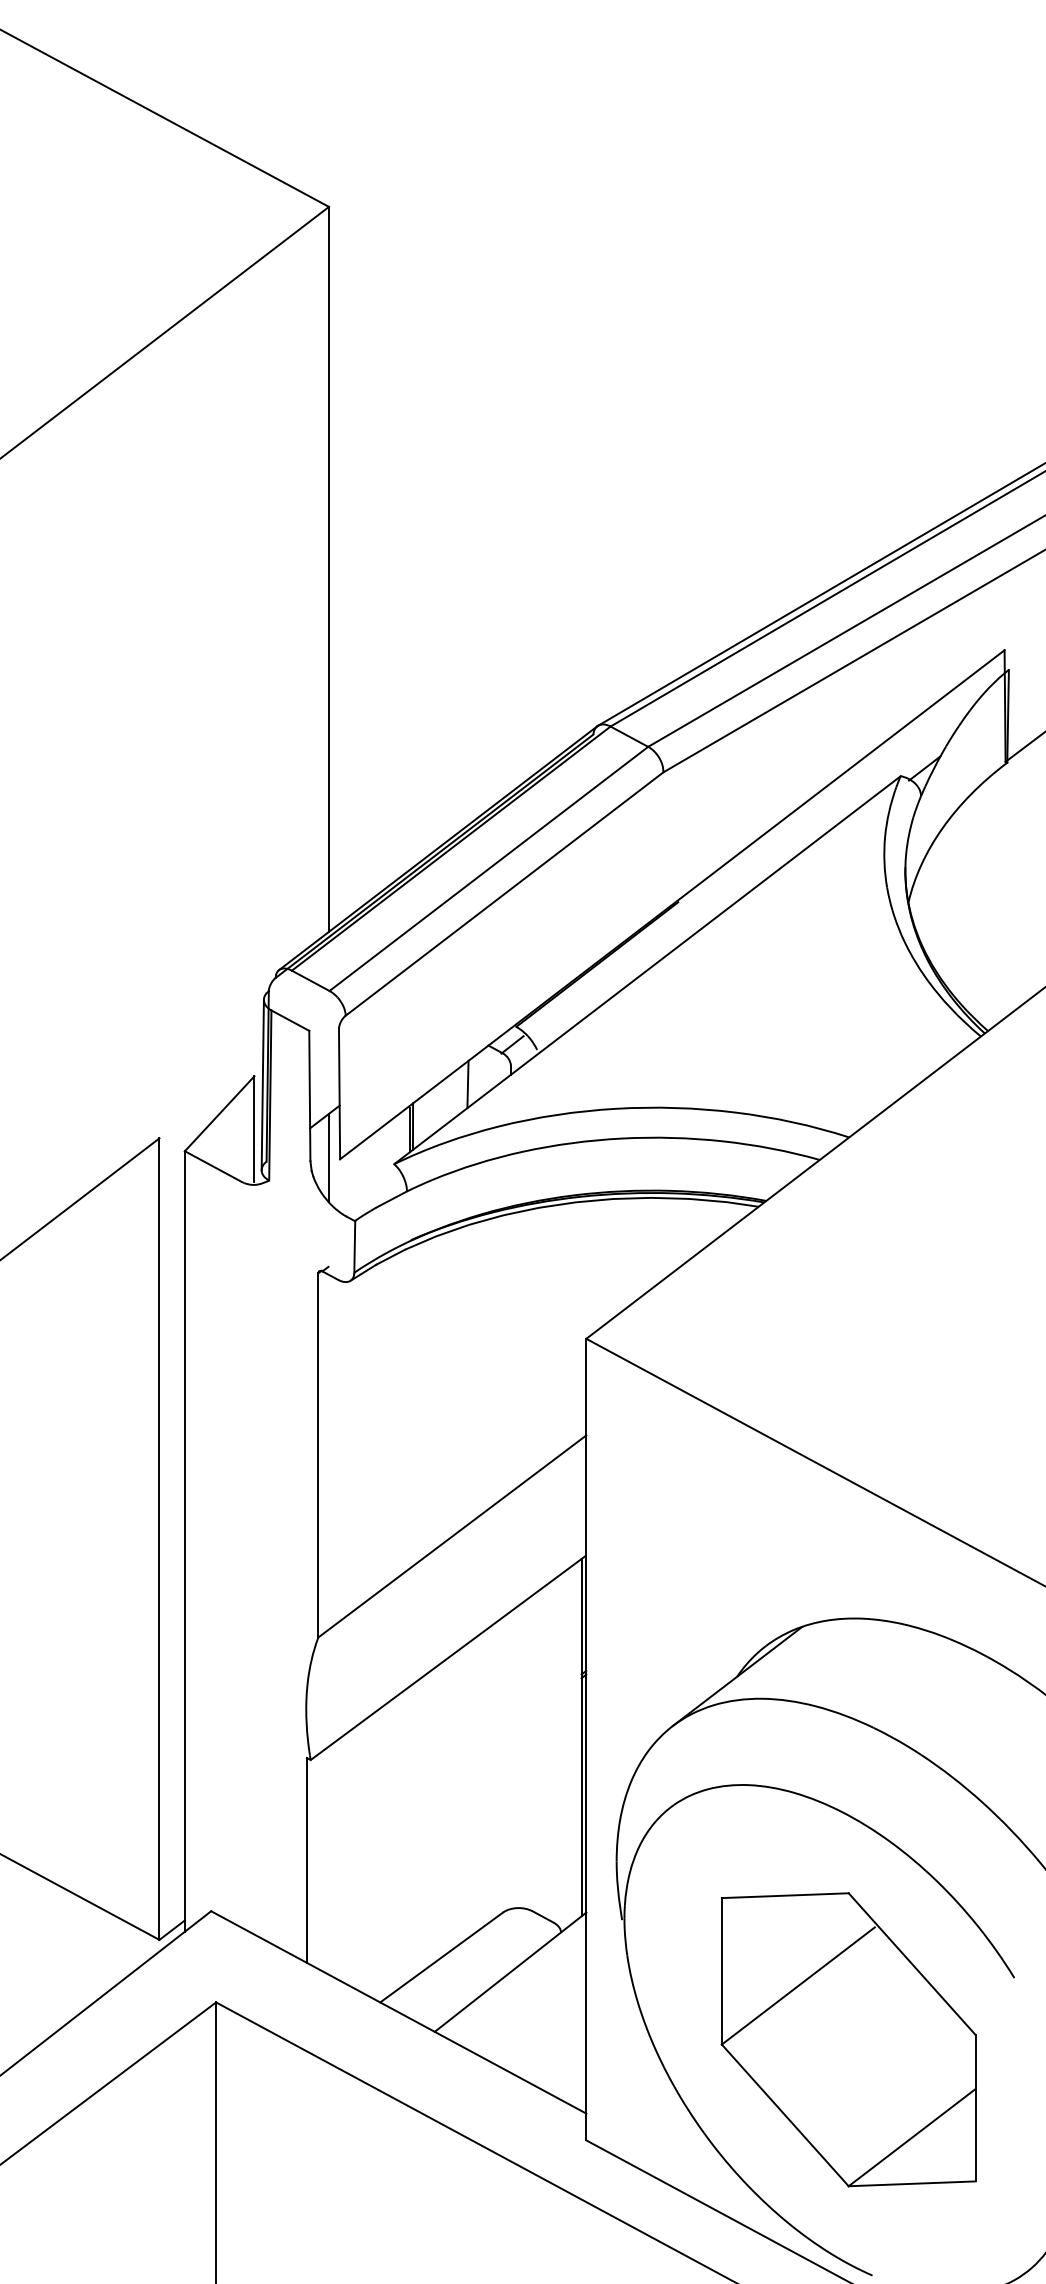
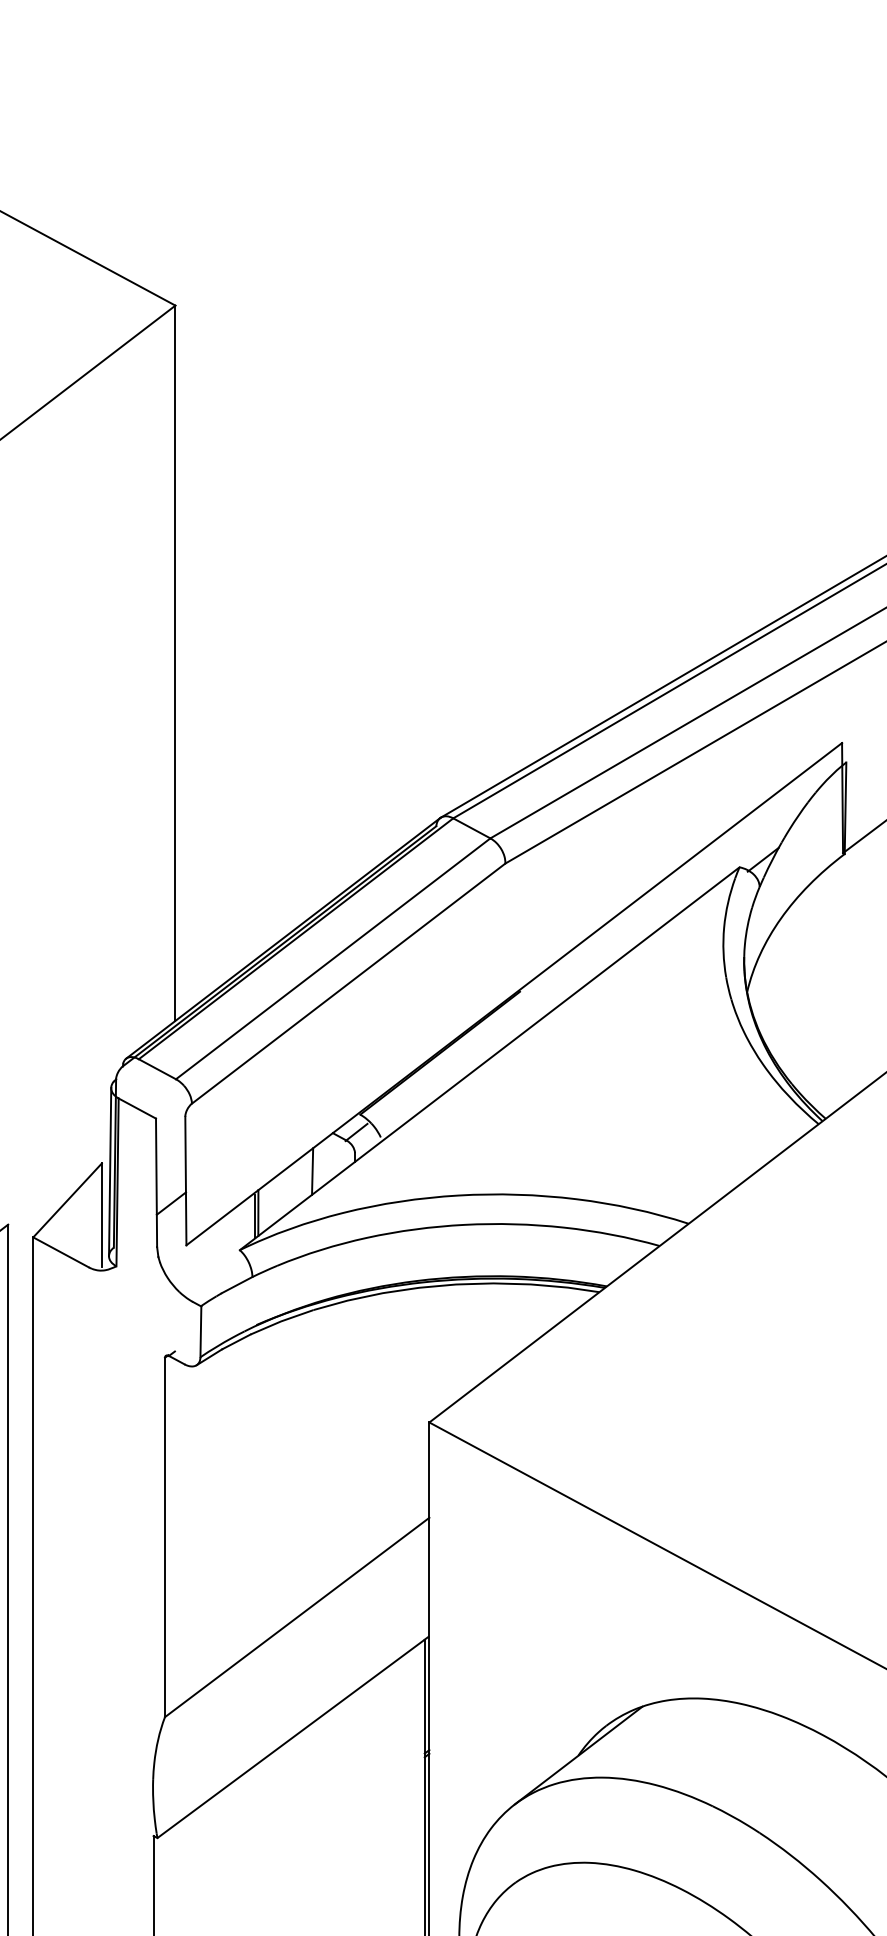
line: (328, 1157) -> (174, 1243), removed

